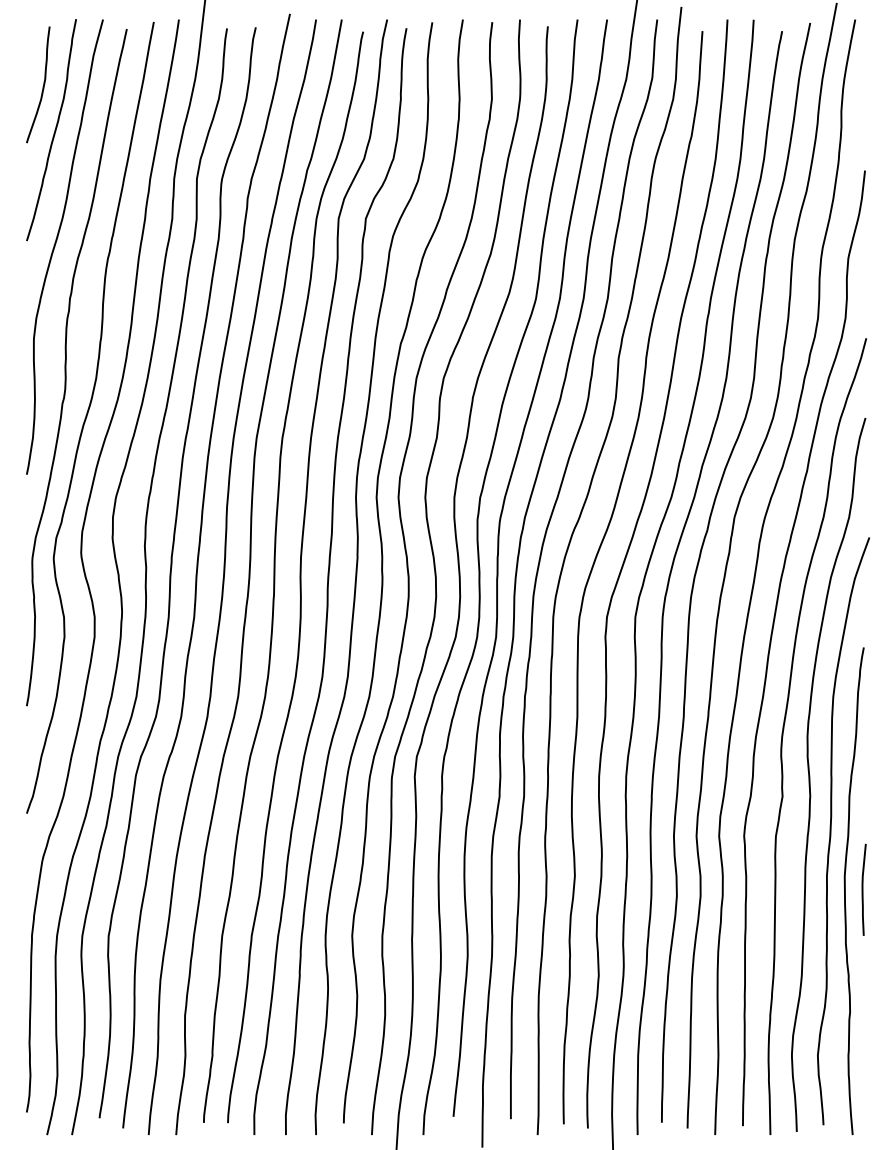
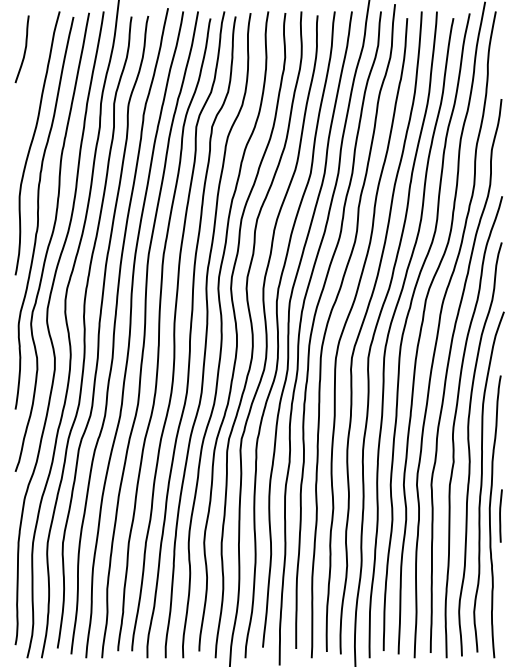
curve: (54, 130) -> (31, 75), removed

